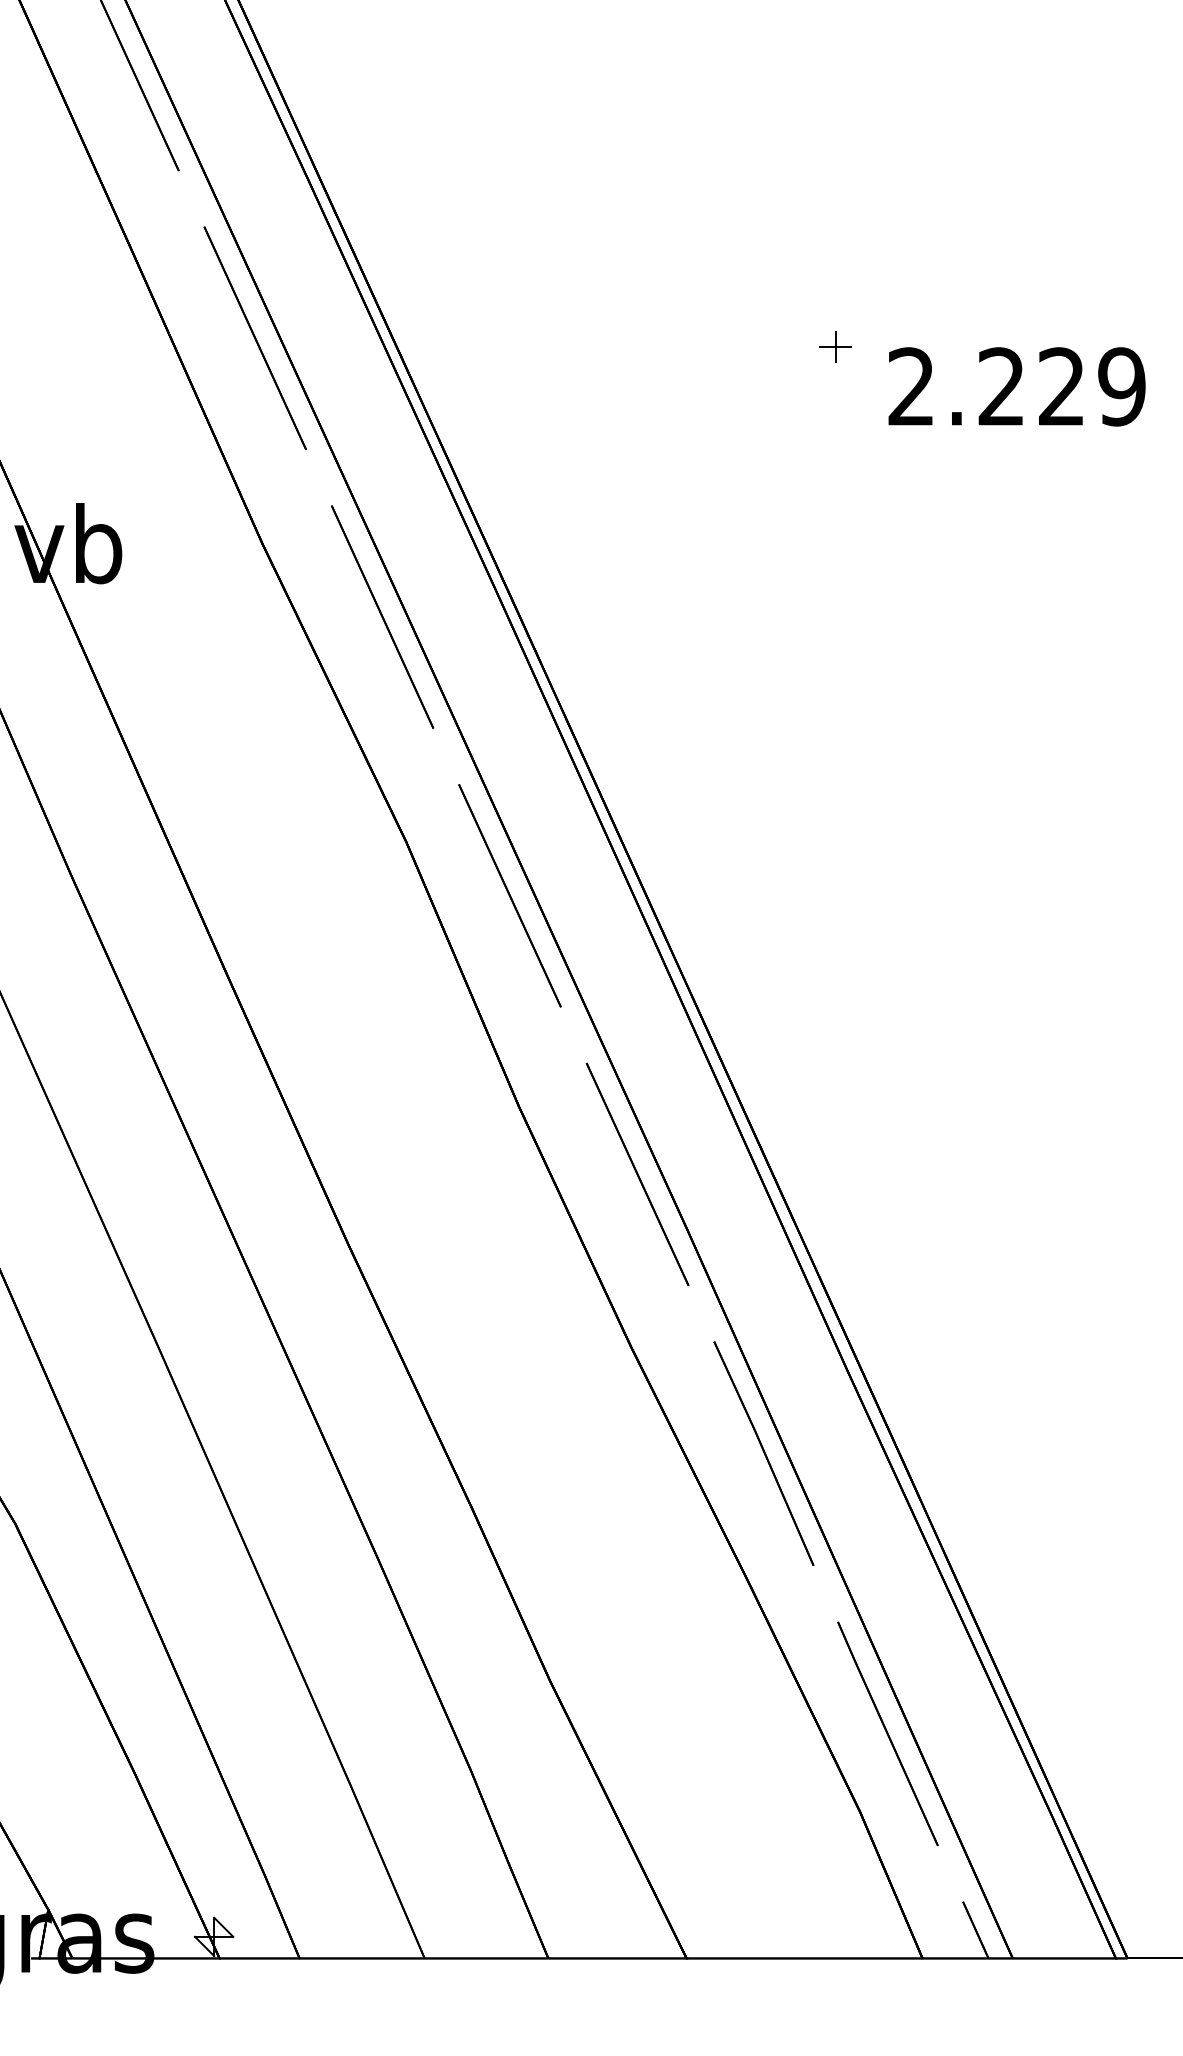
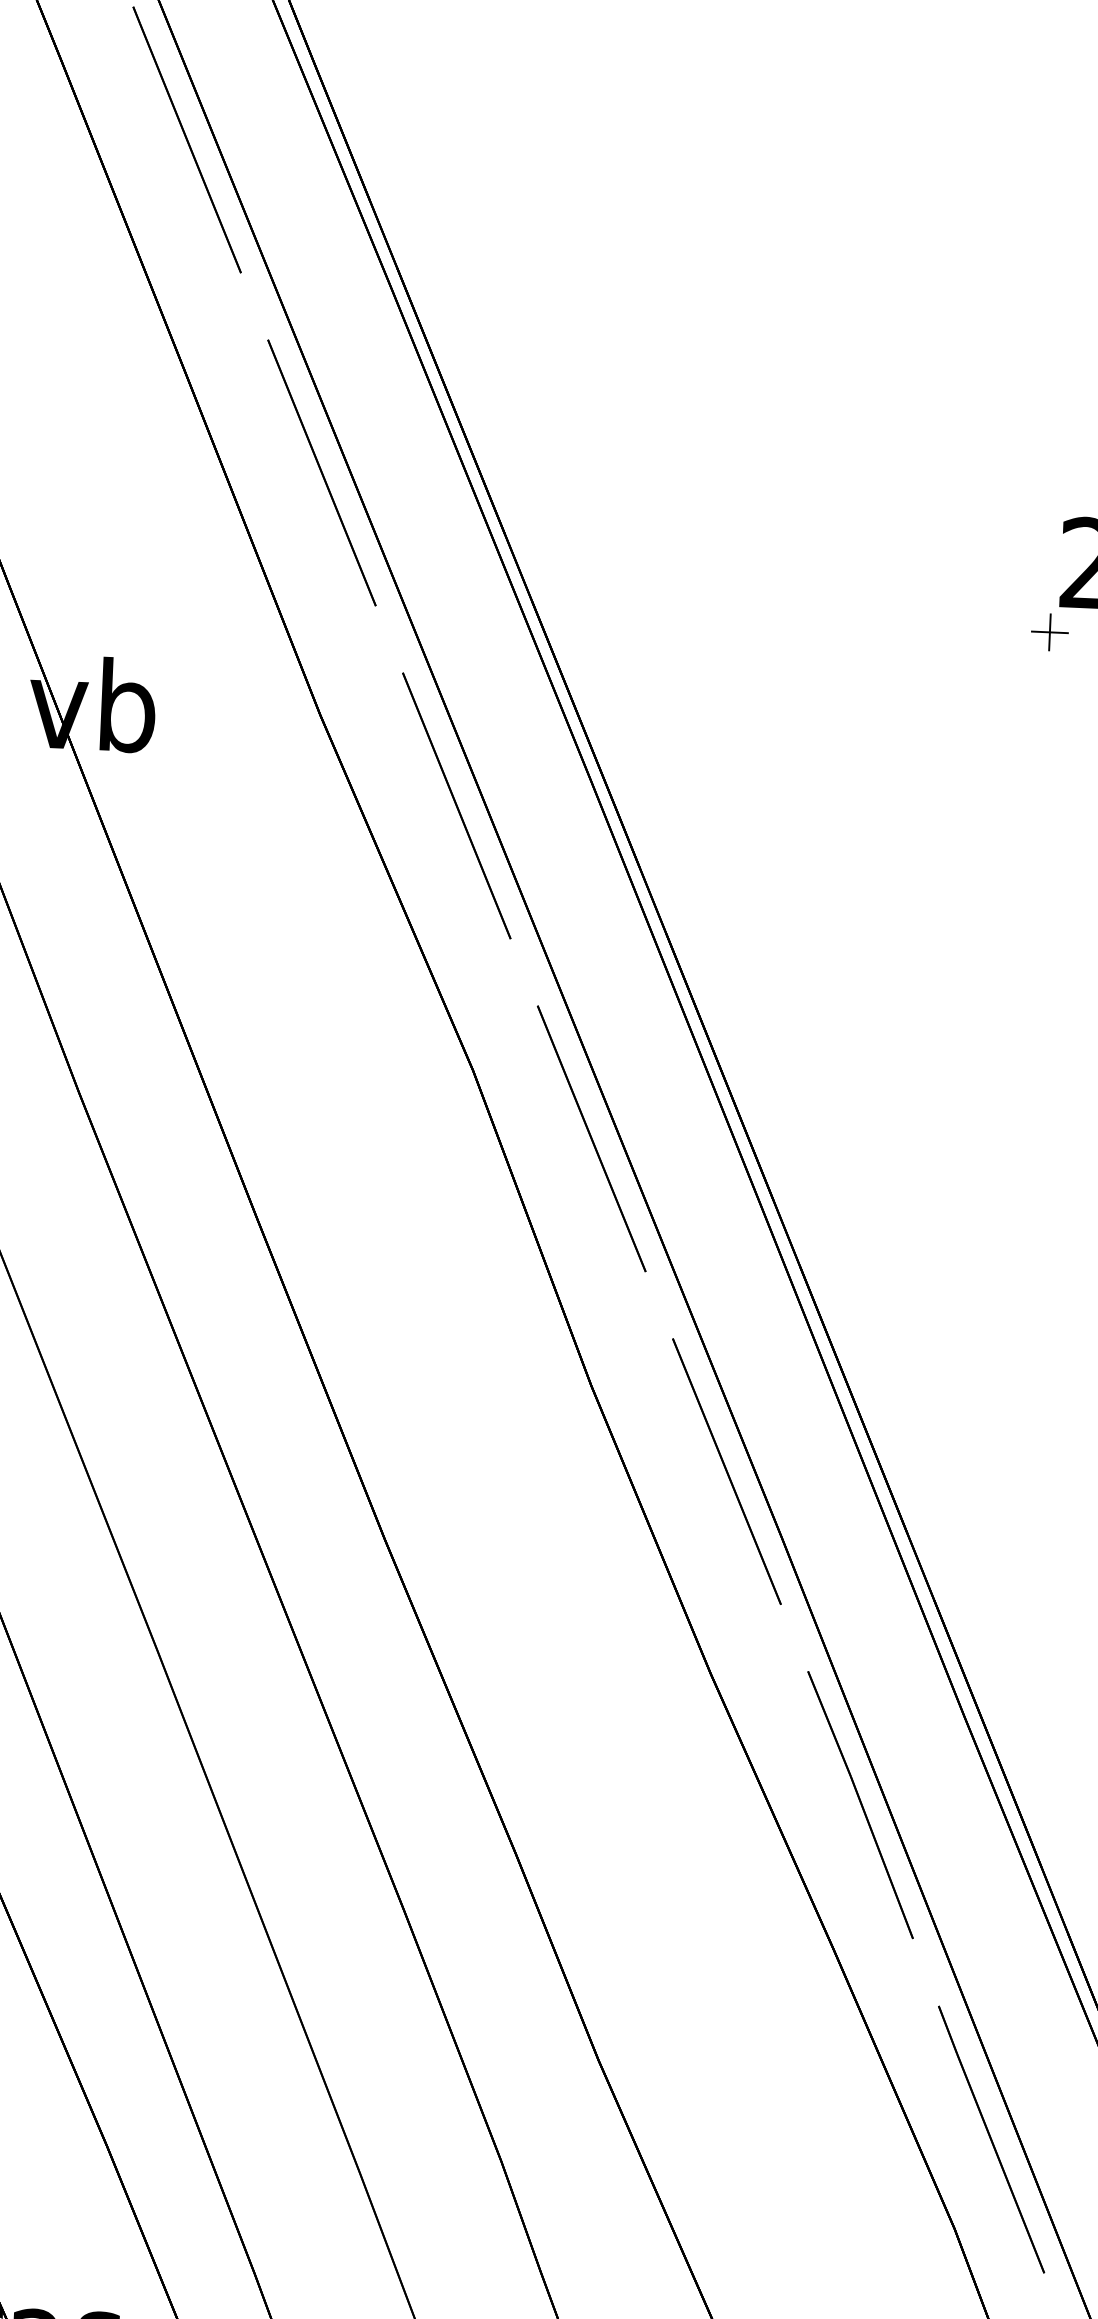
part: (835, 346) -> (1049, 631), moved

